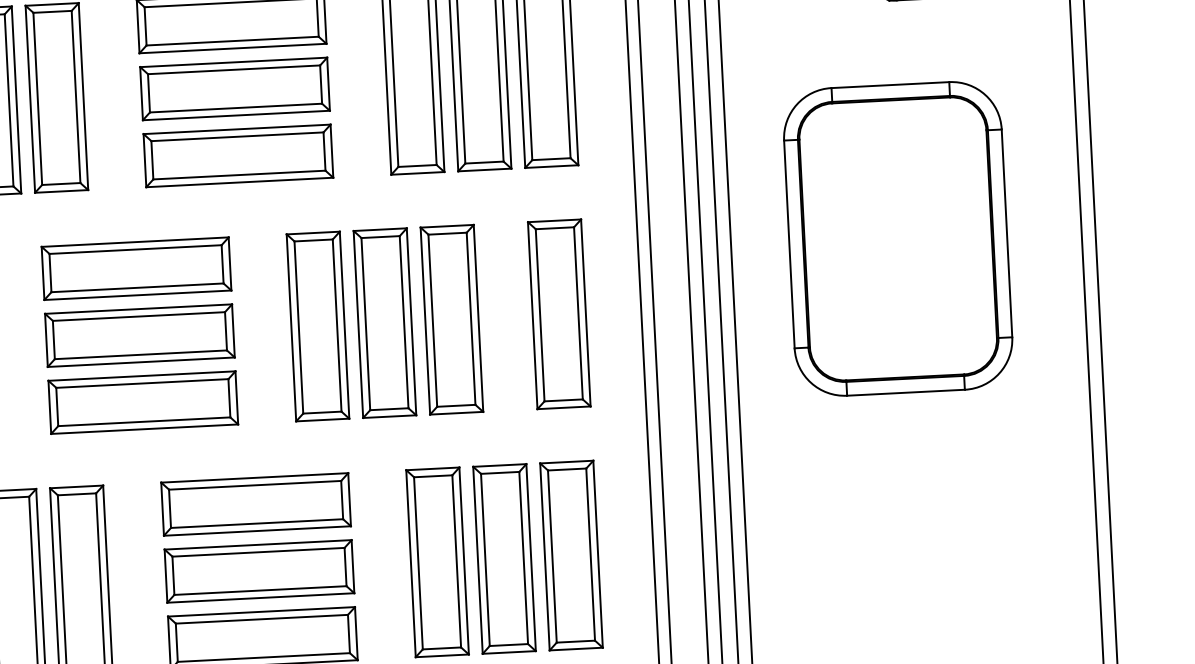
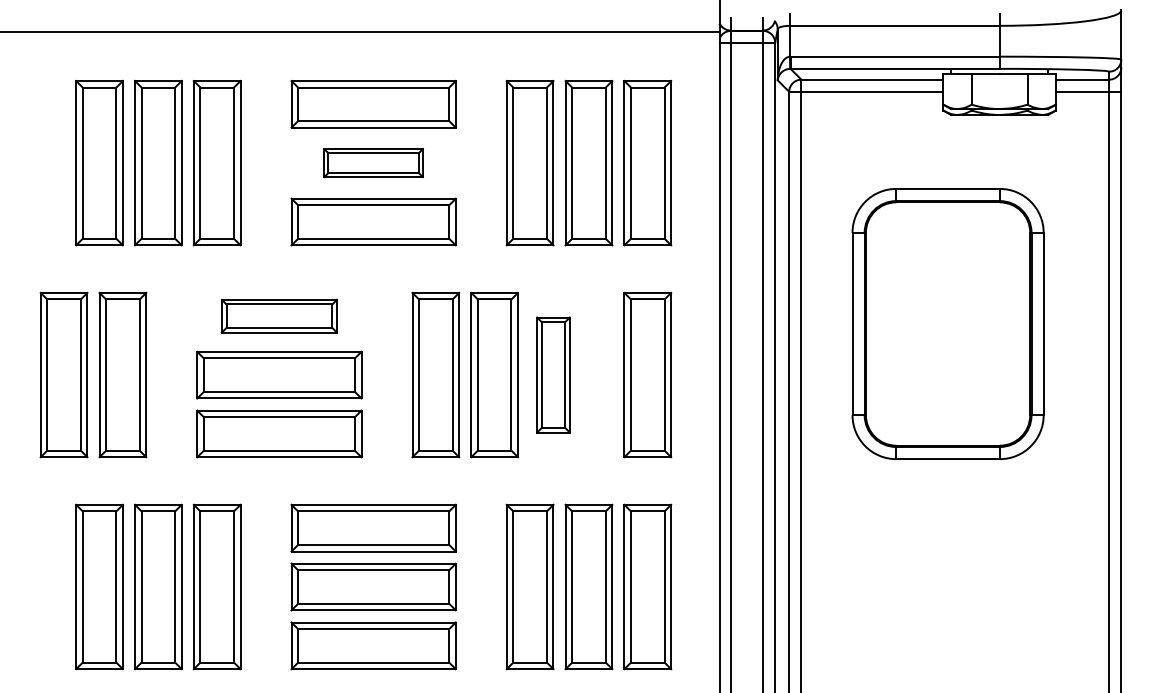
part: (234, 88) -> (373, 162), size x0.6
part: (136, 267) -> (279, 315), size x0.7
part: (451, 319) -> (553, 374), size x0.7

